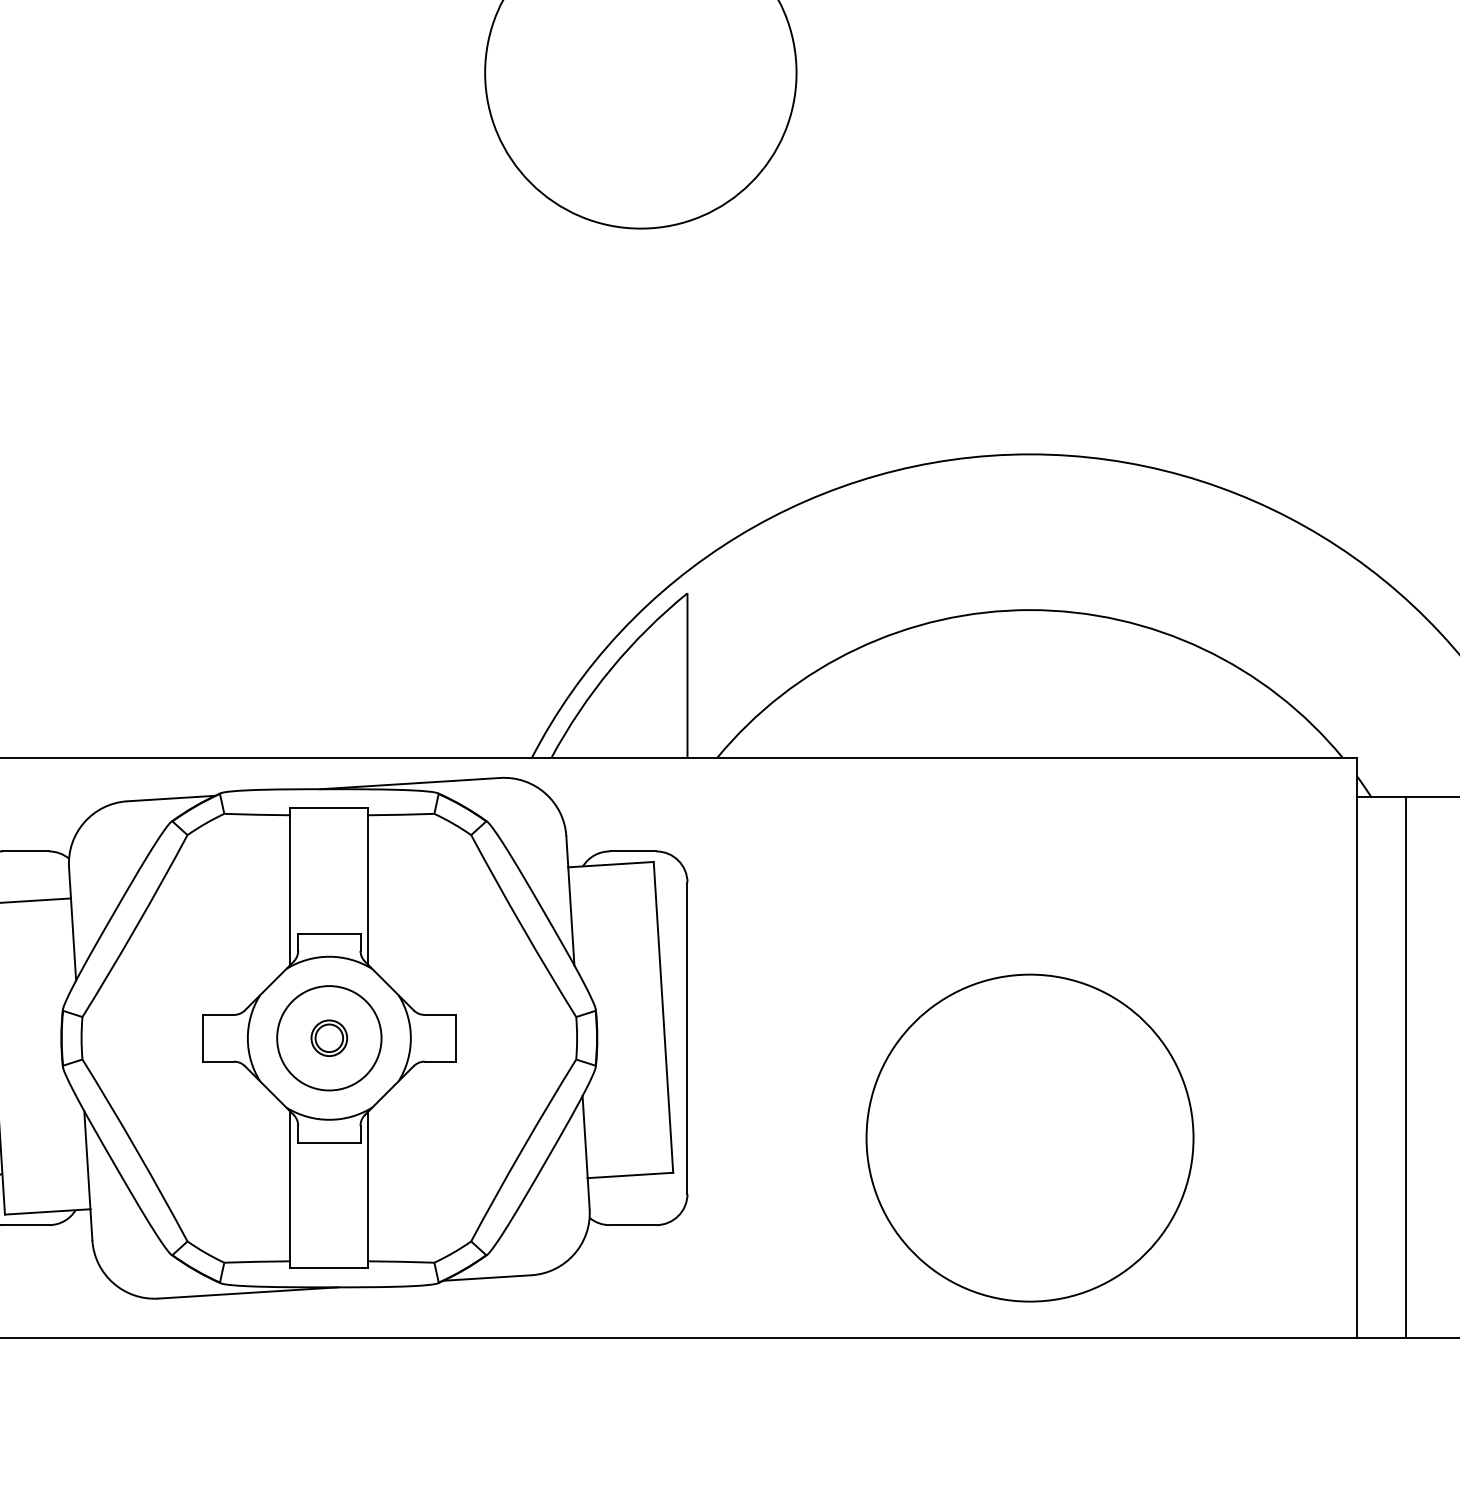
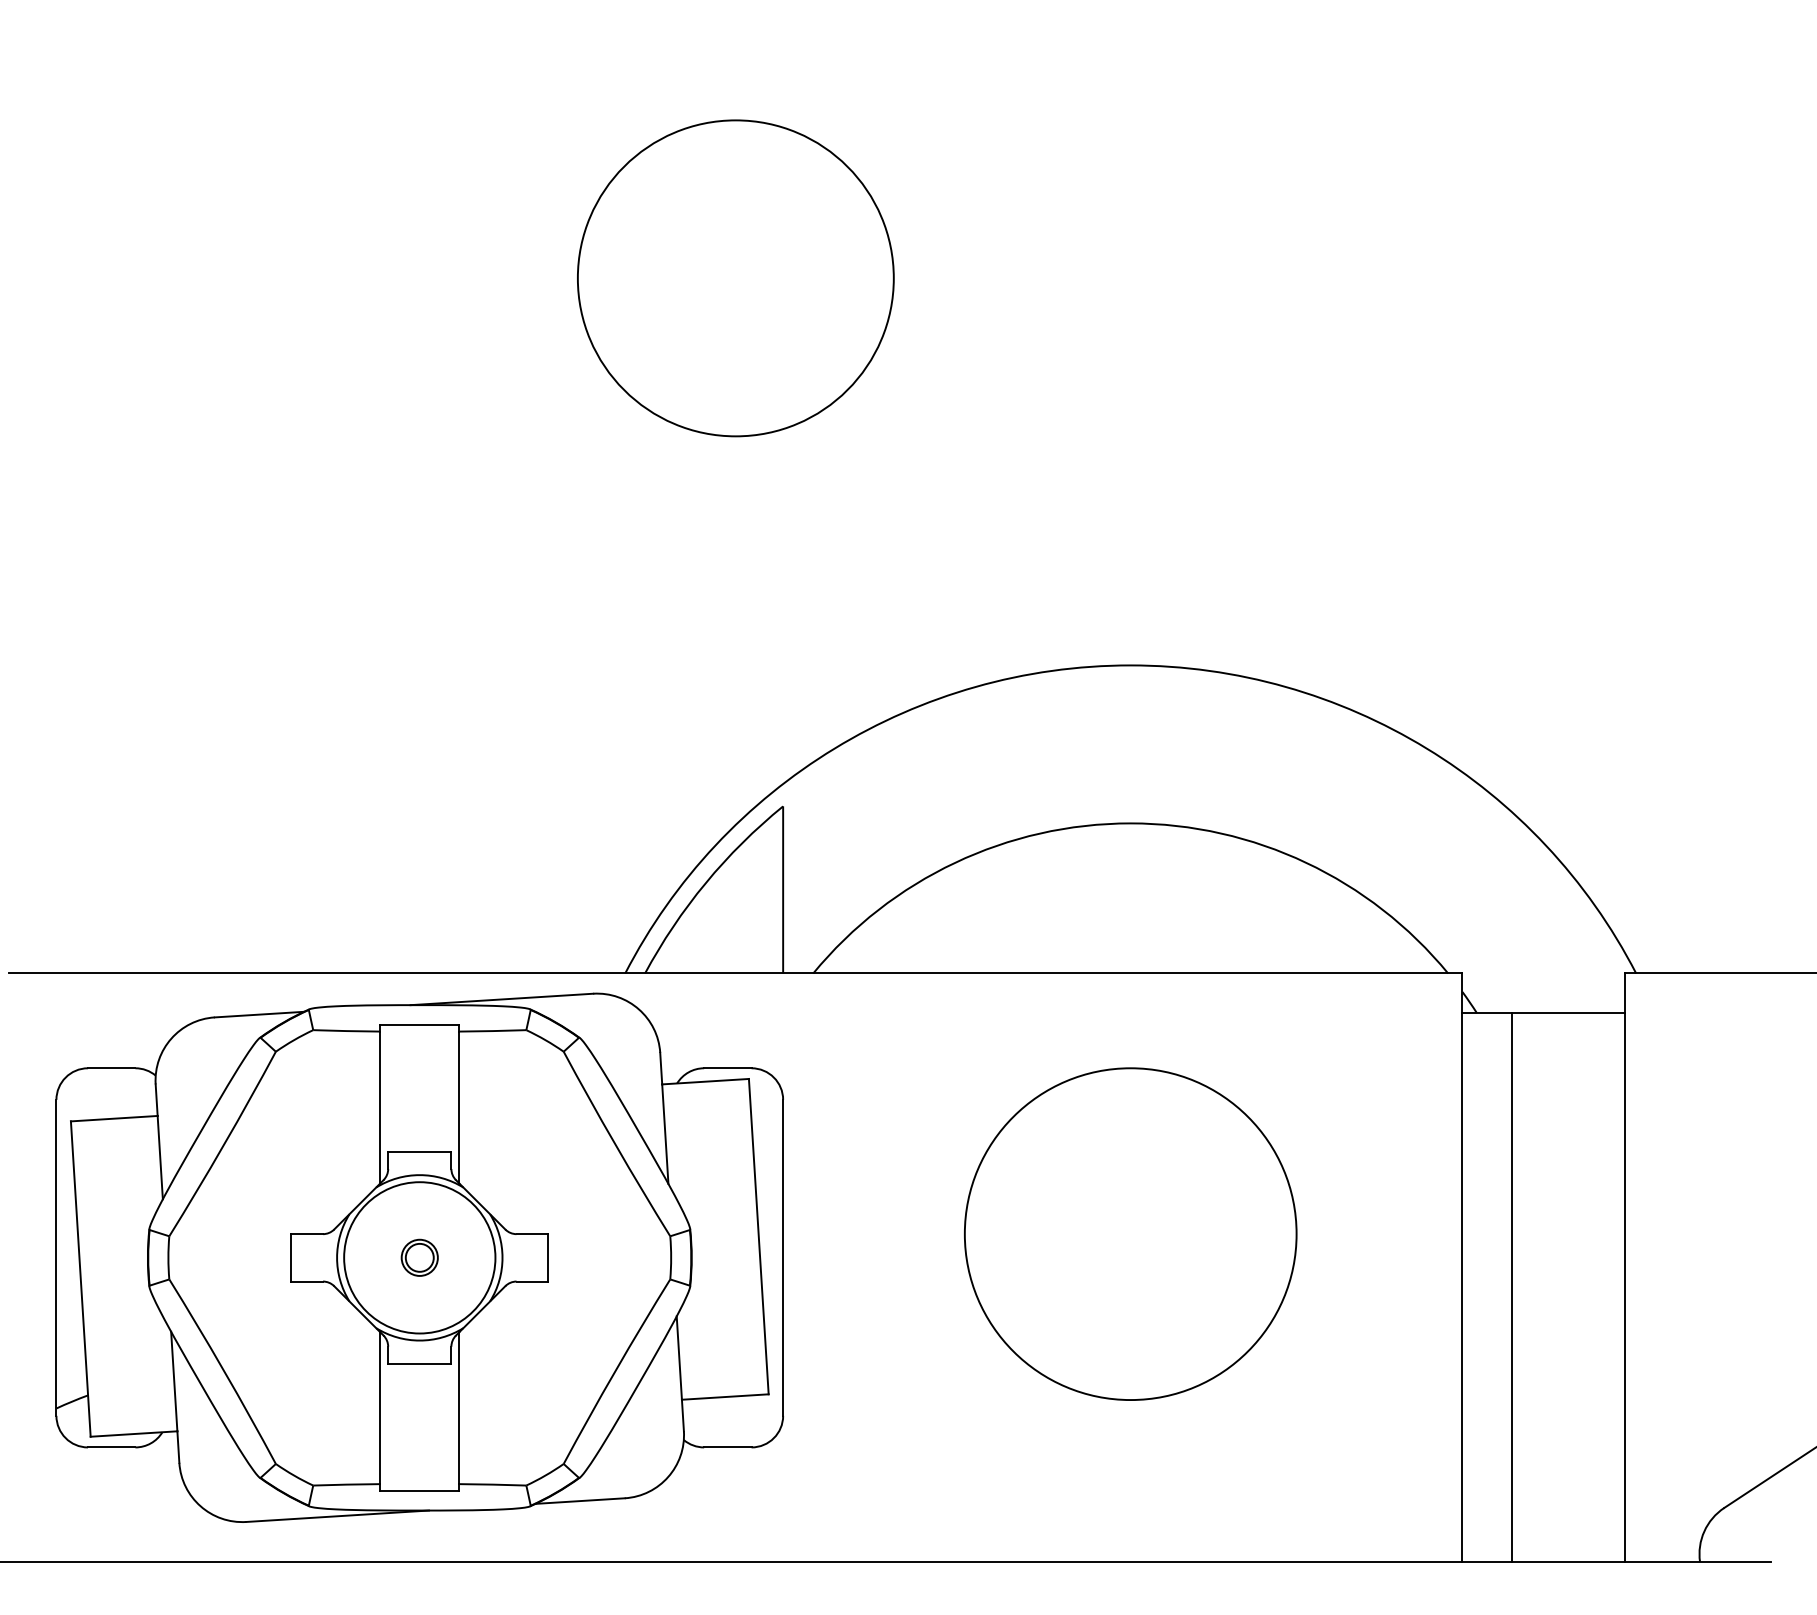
circle: (329, 1037) -> (419, 1257), size x1.43
circle: (1029, 1137) -> (1130, 1233), moved

